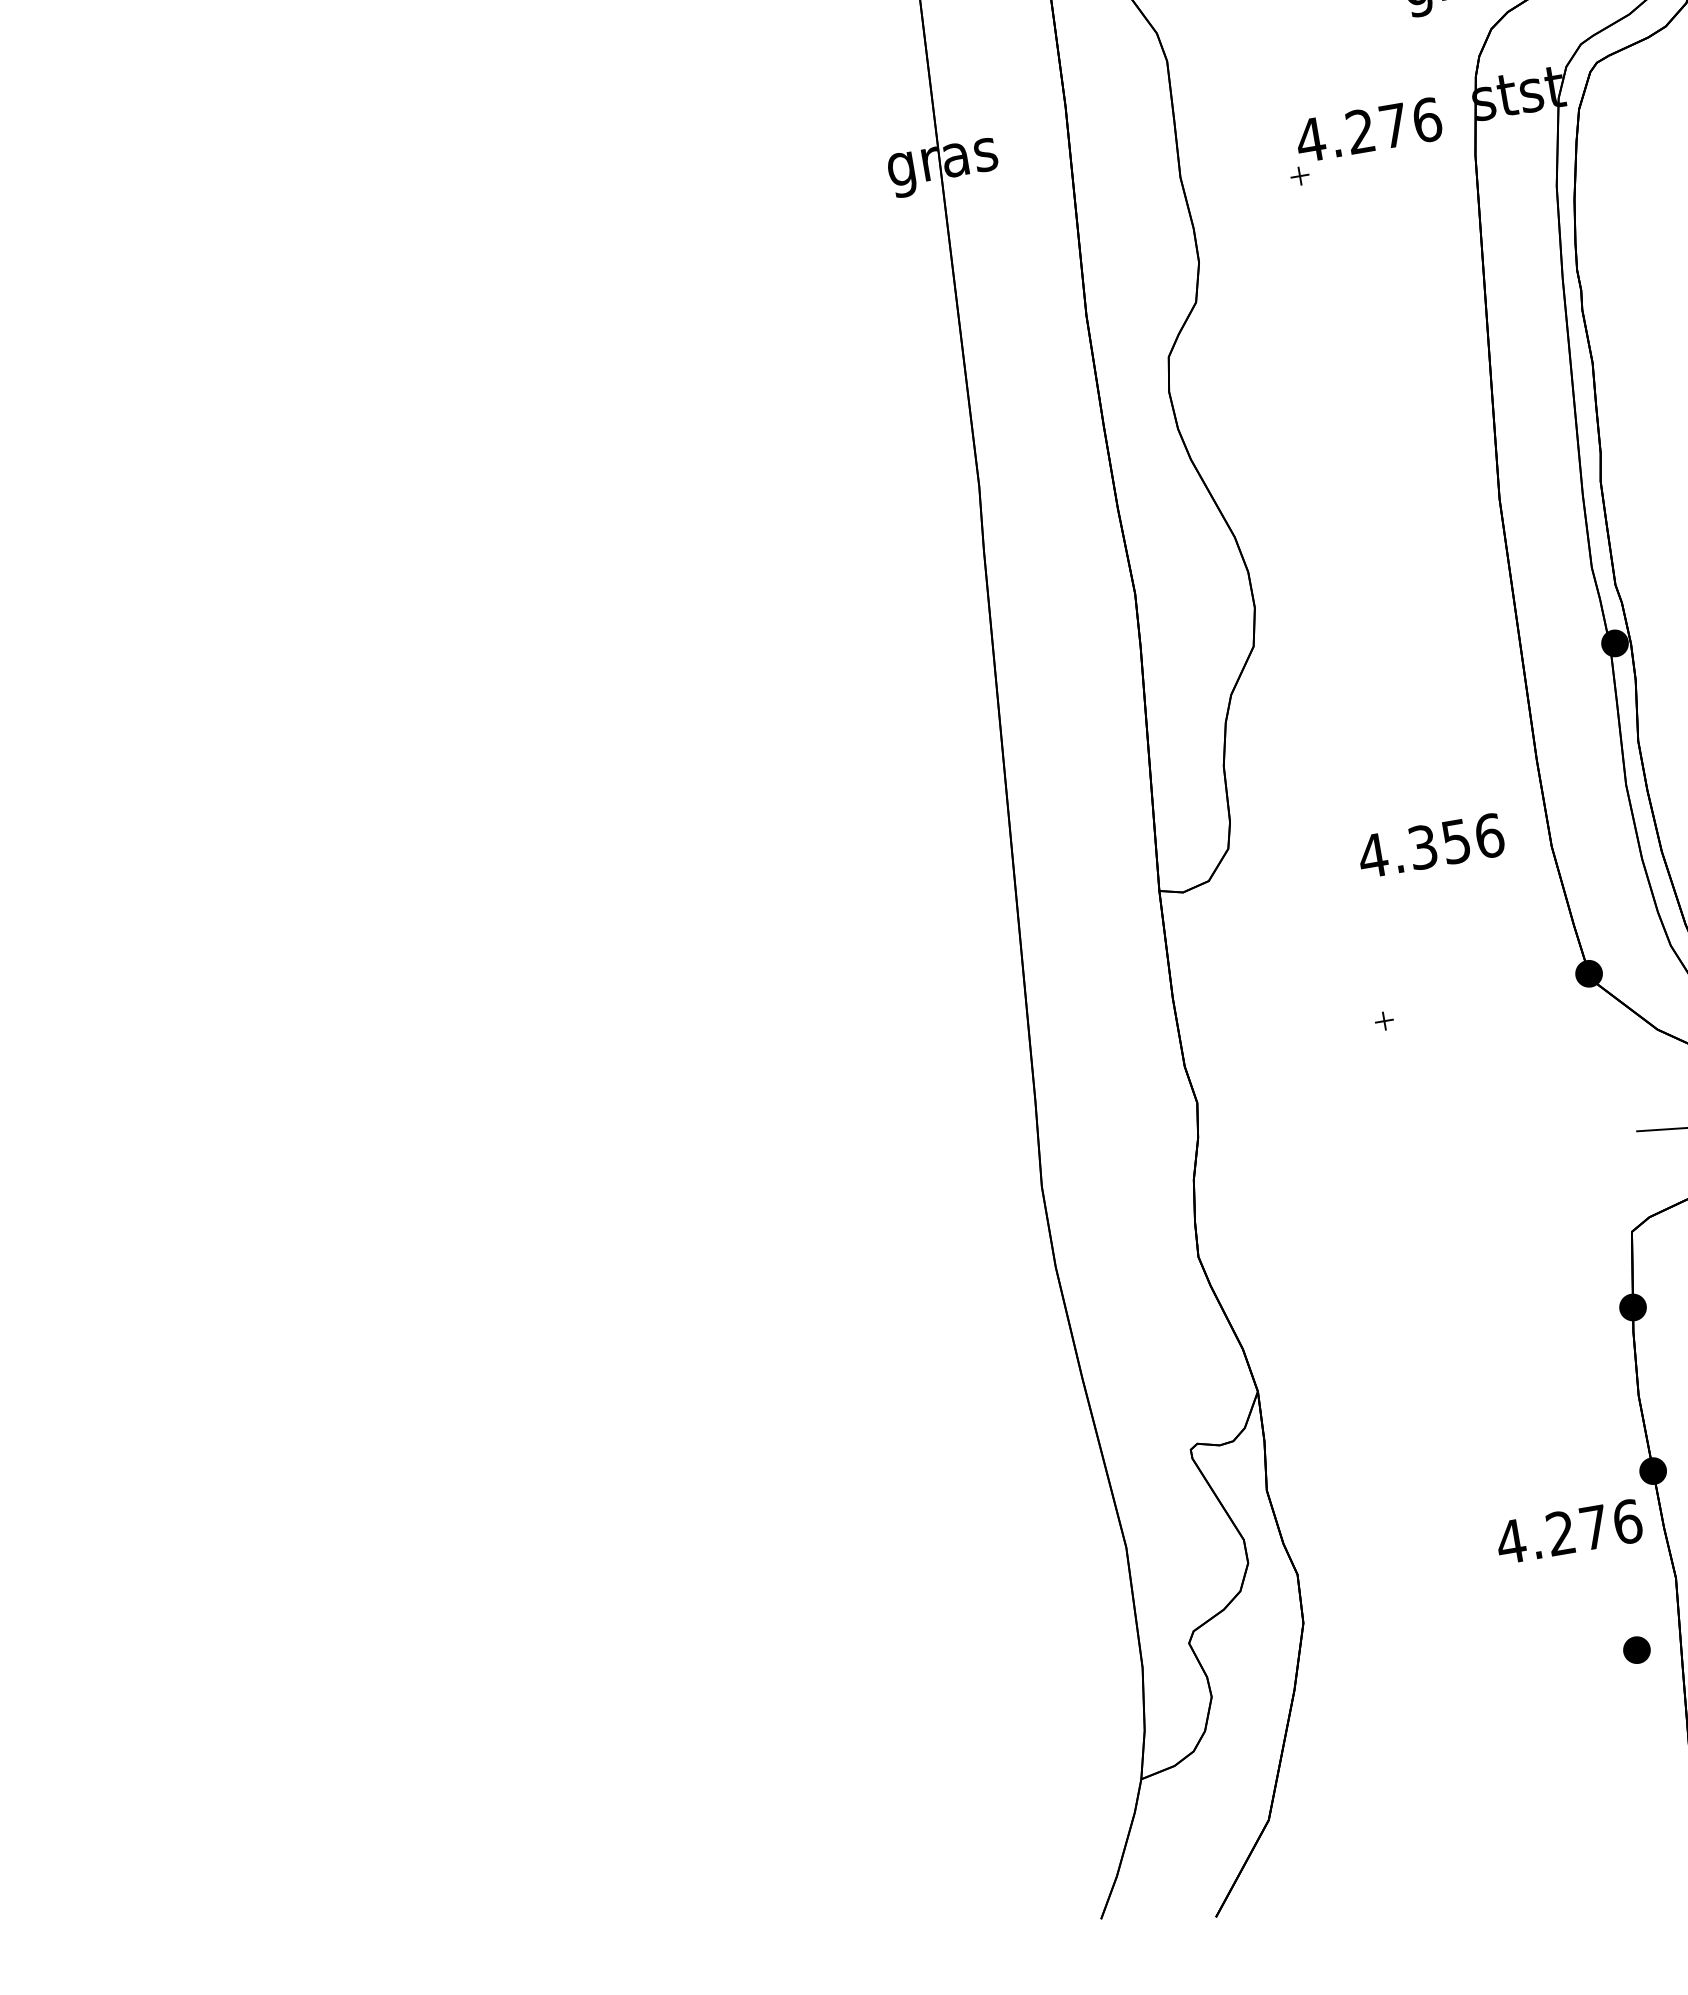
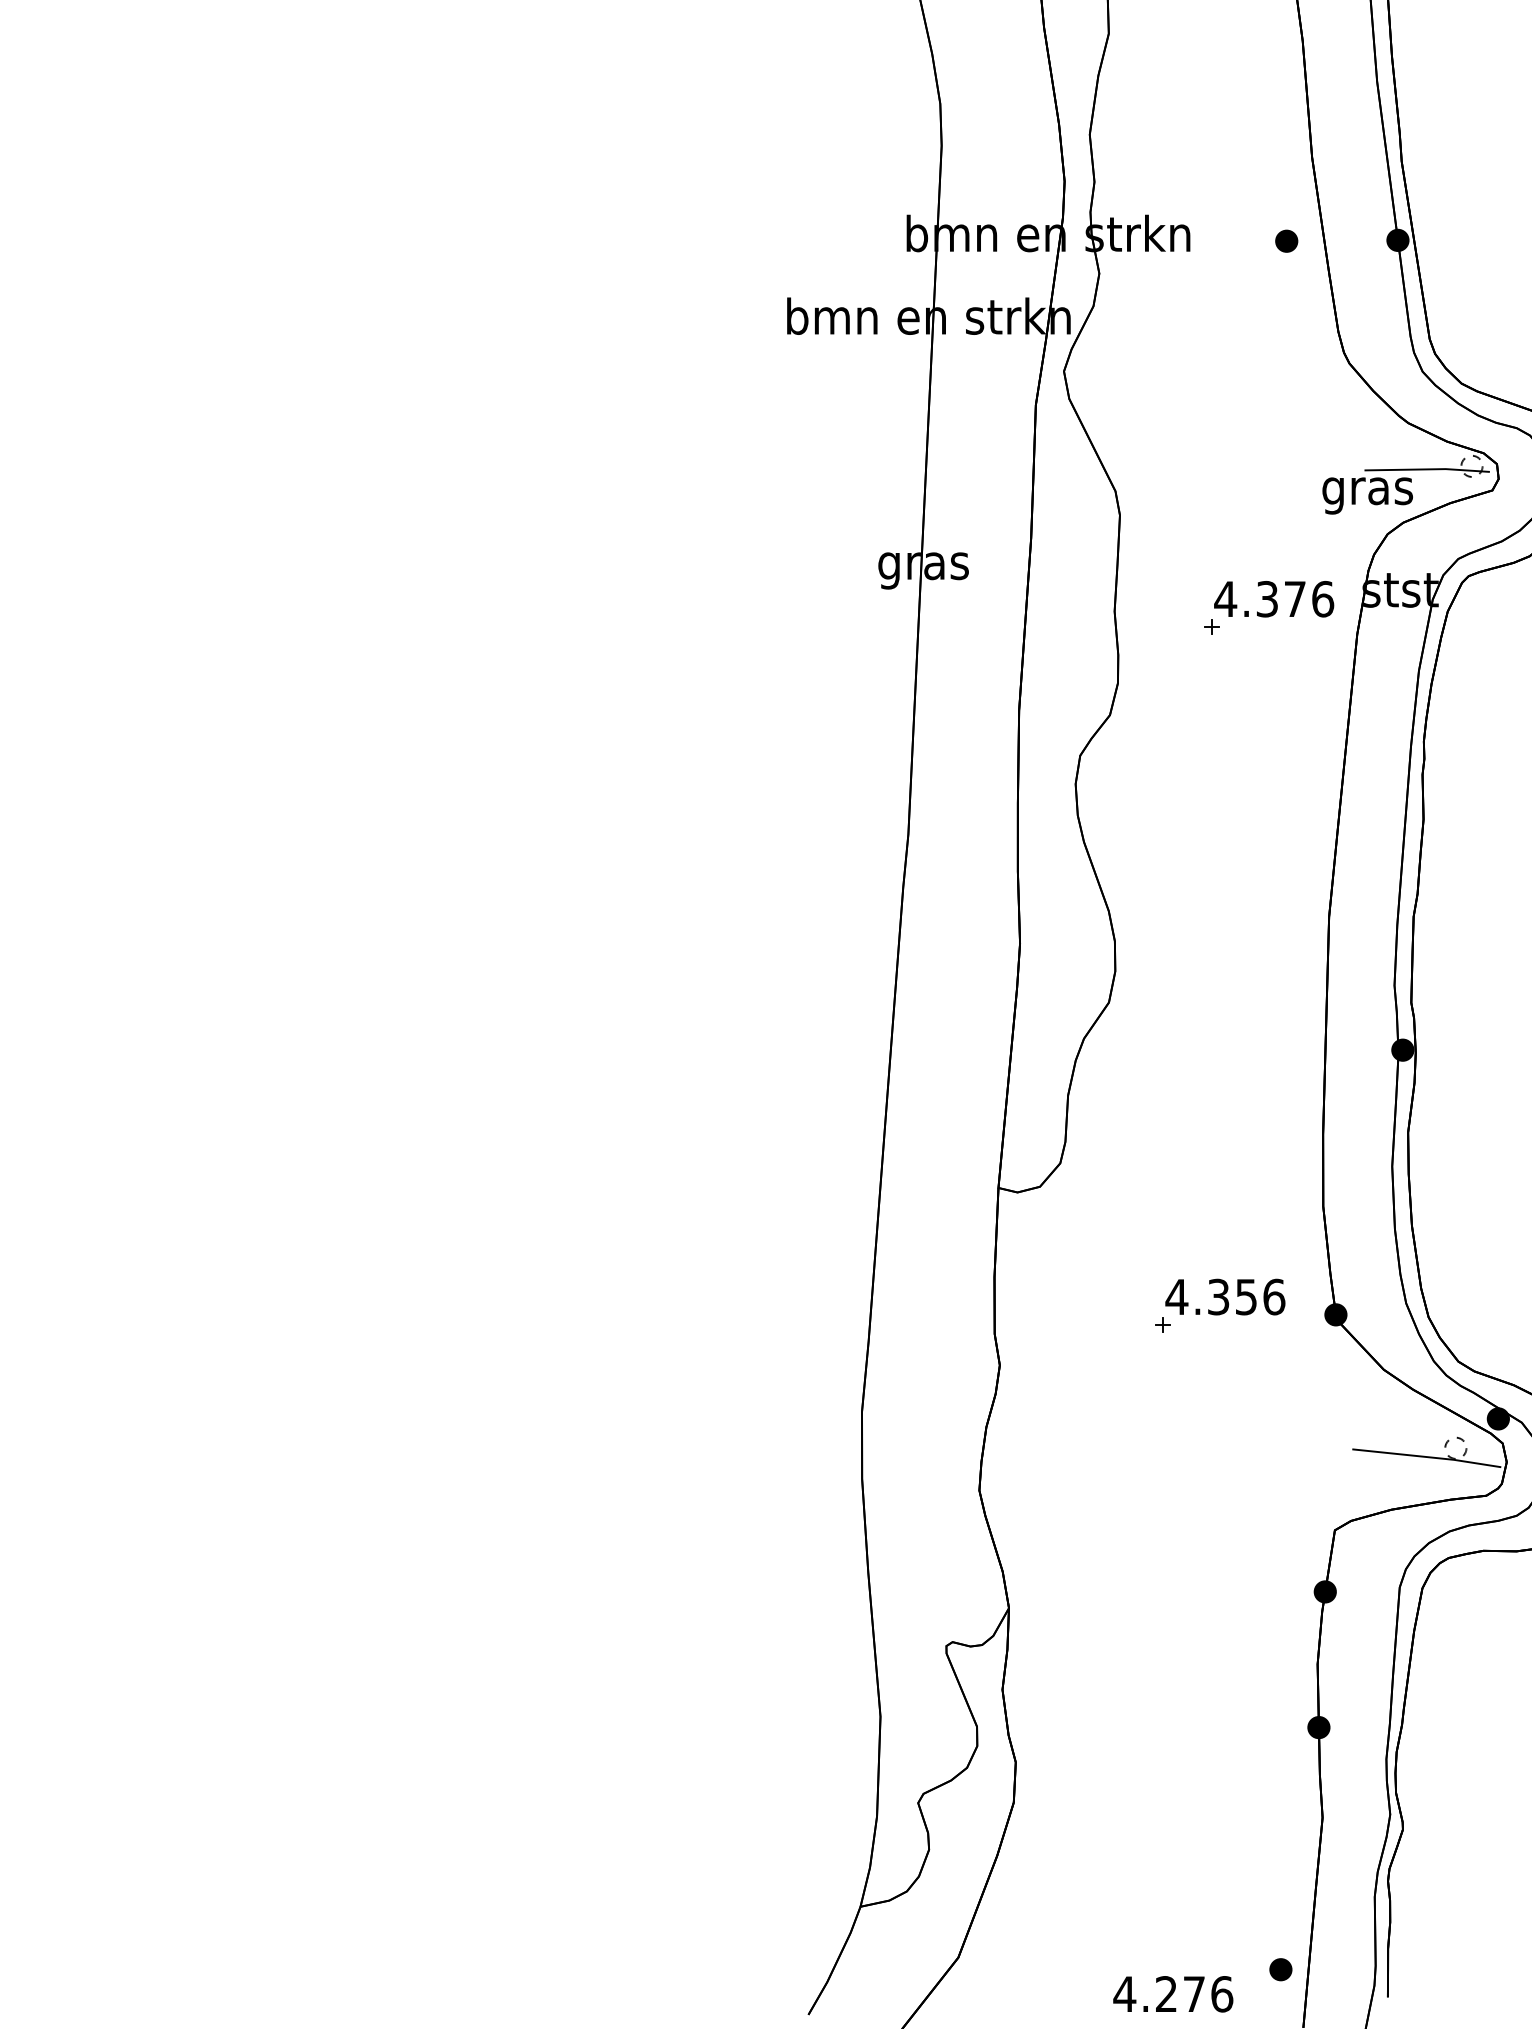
text: (1359, 132) -> (1266, 599), 4.276 -> 4.376
text: (1431, 845) -> (1225, 1296), moved
text: (1569, 1532) -> (1173, 1994), moved
part: (1636, 1649) -> (1280, 1969), moved

